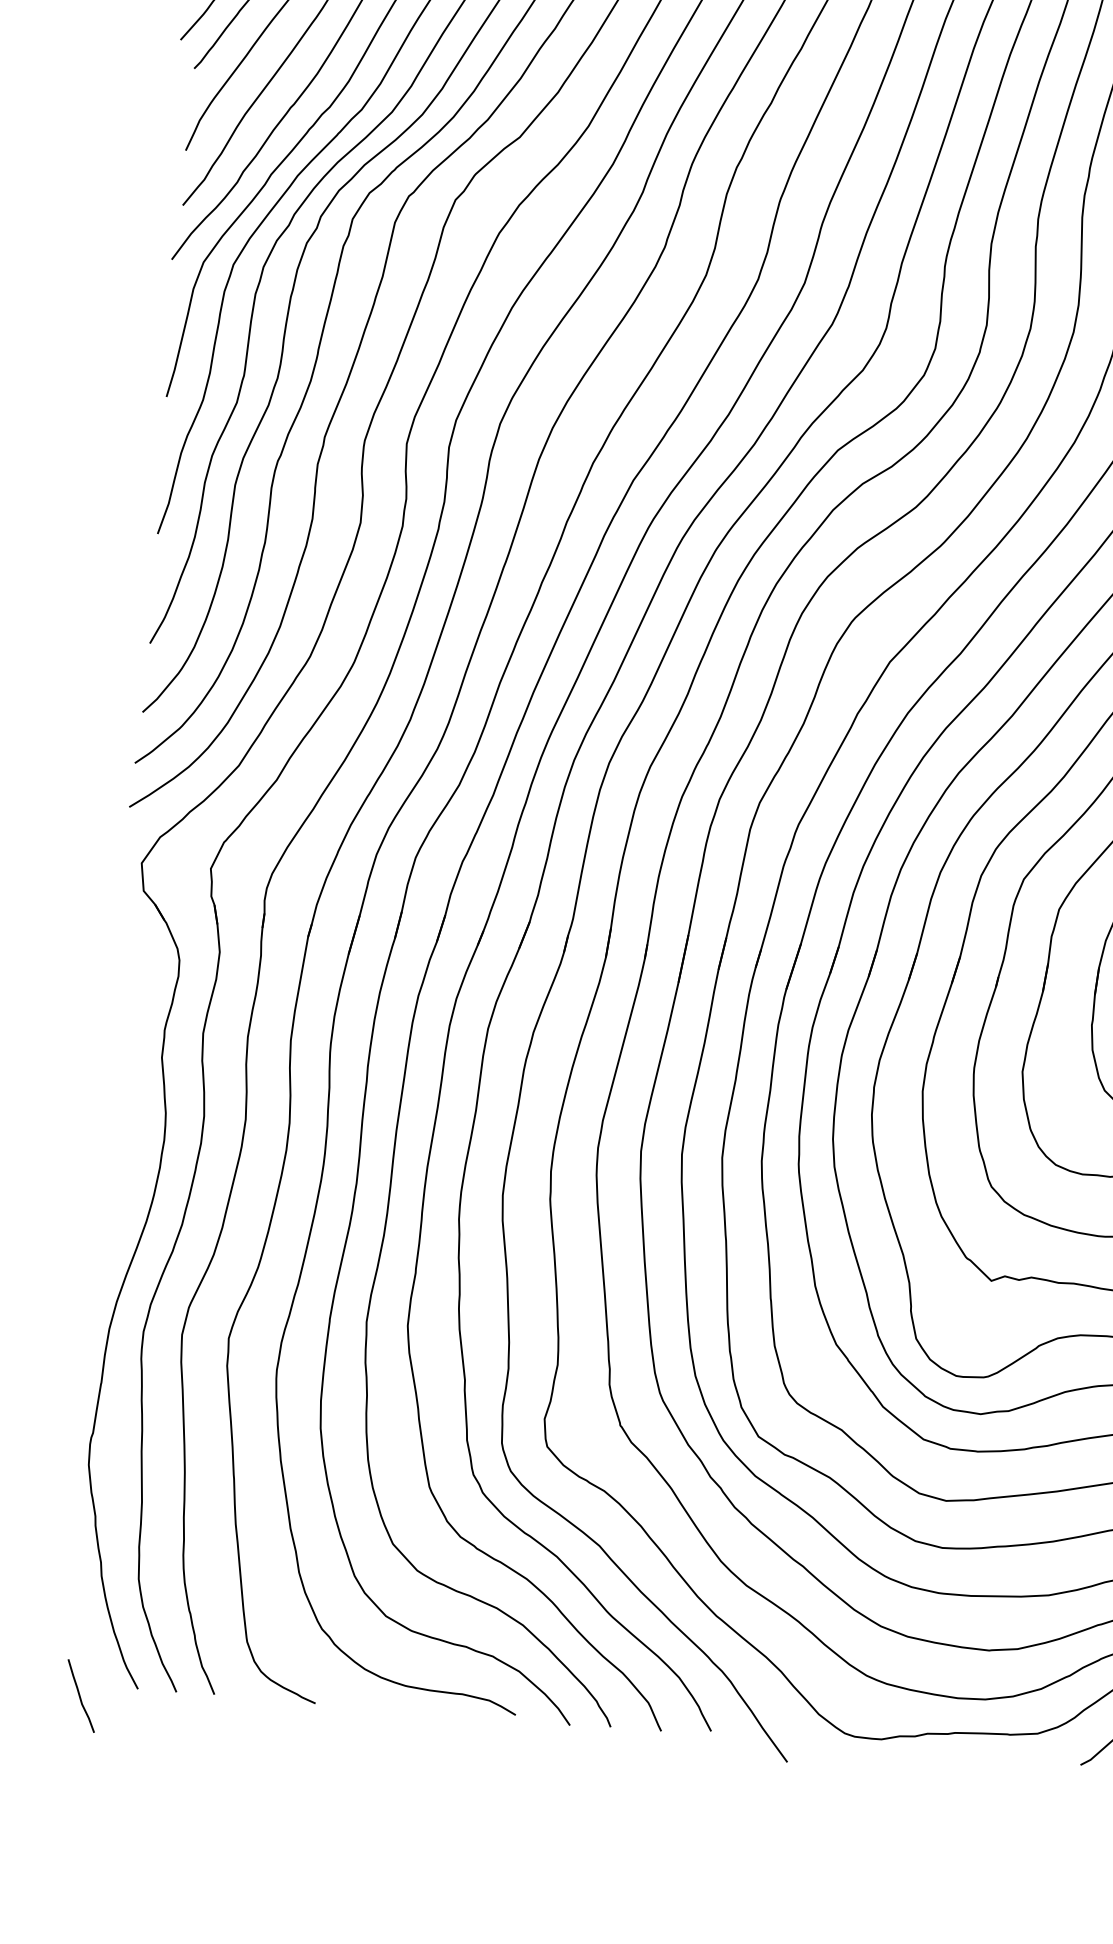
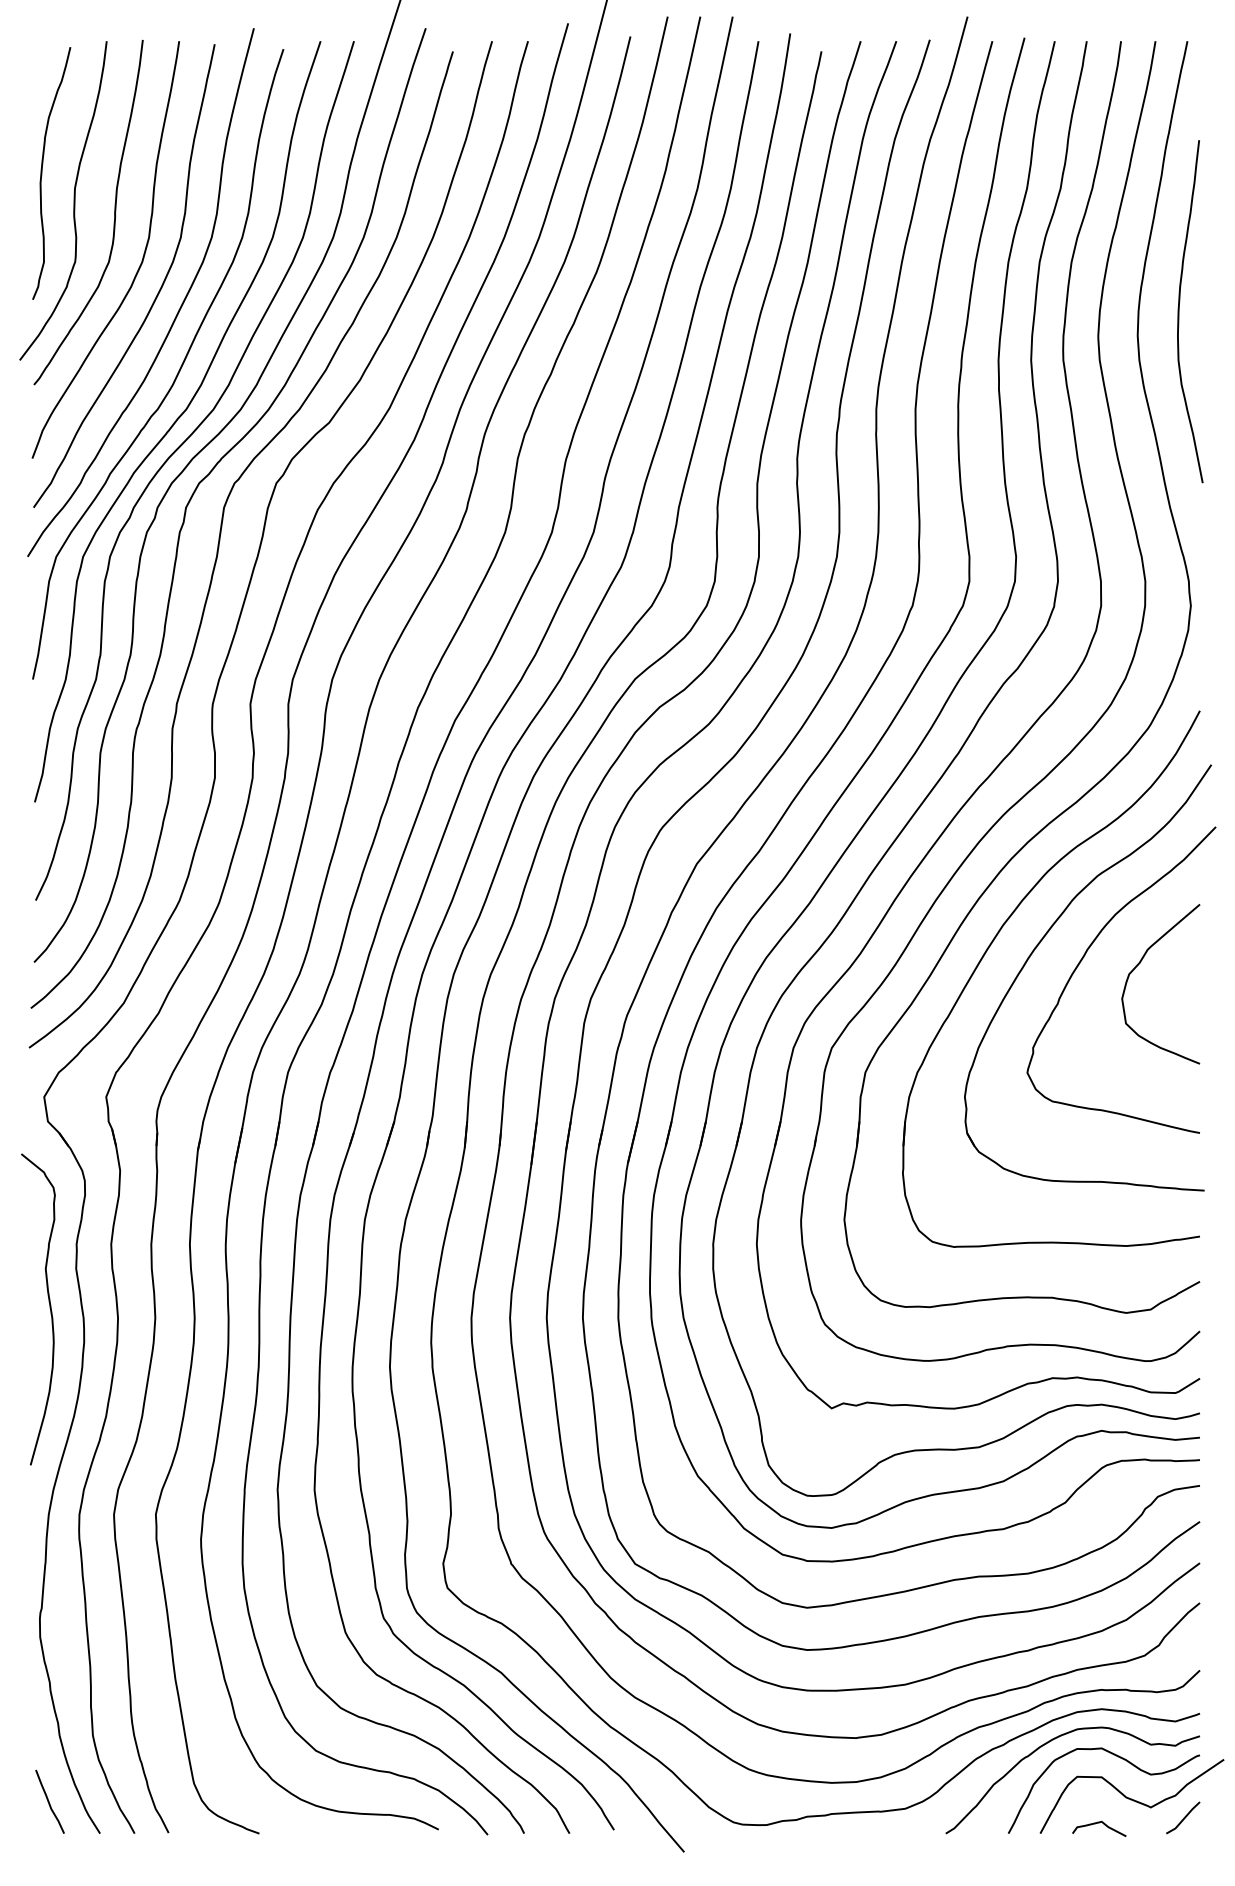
curve: (128, 1099) -> (49, 1308), added
curve: (80, 1695) -> (49, 1801), moved

